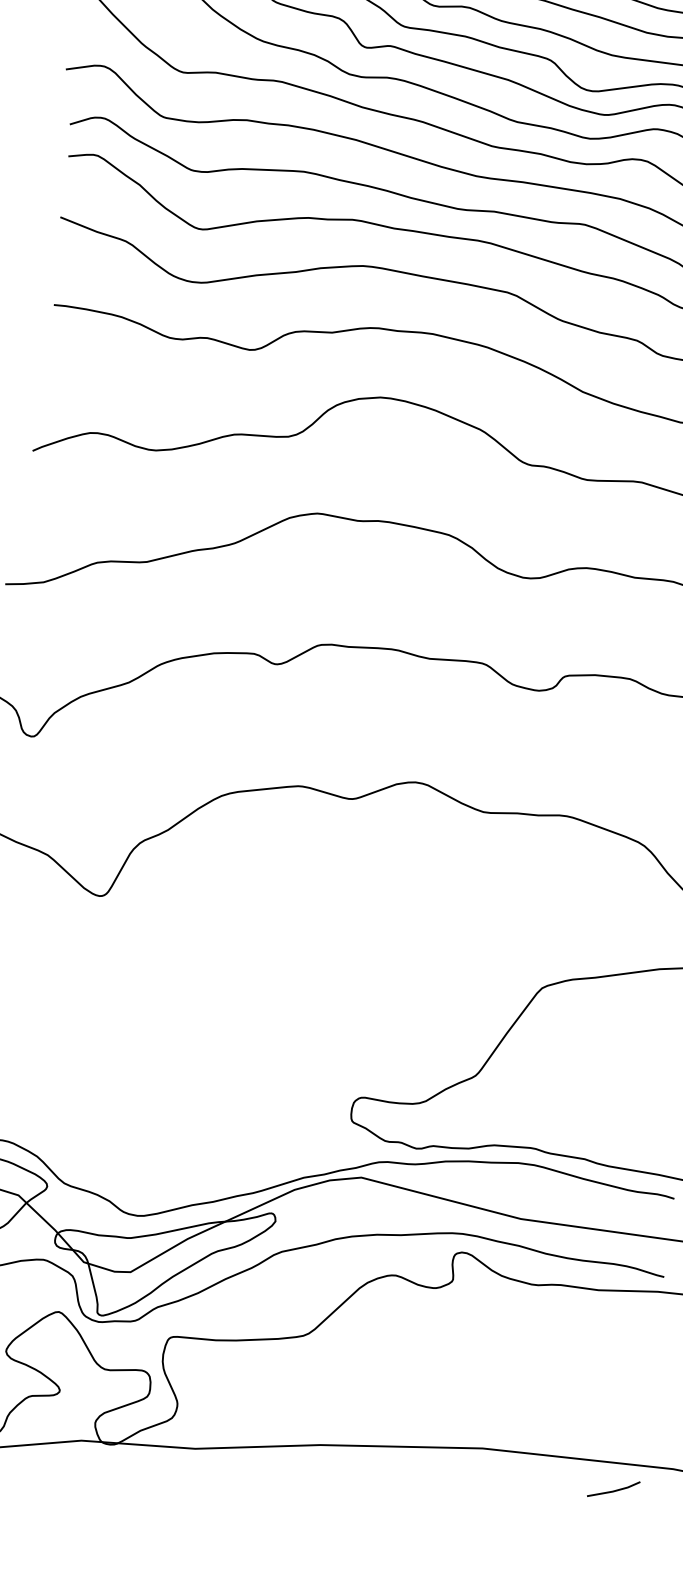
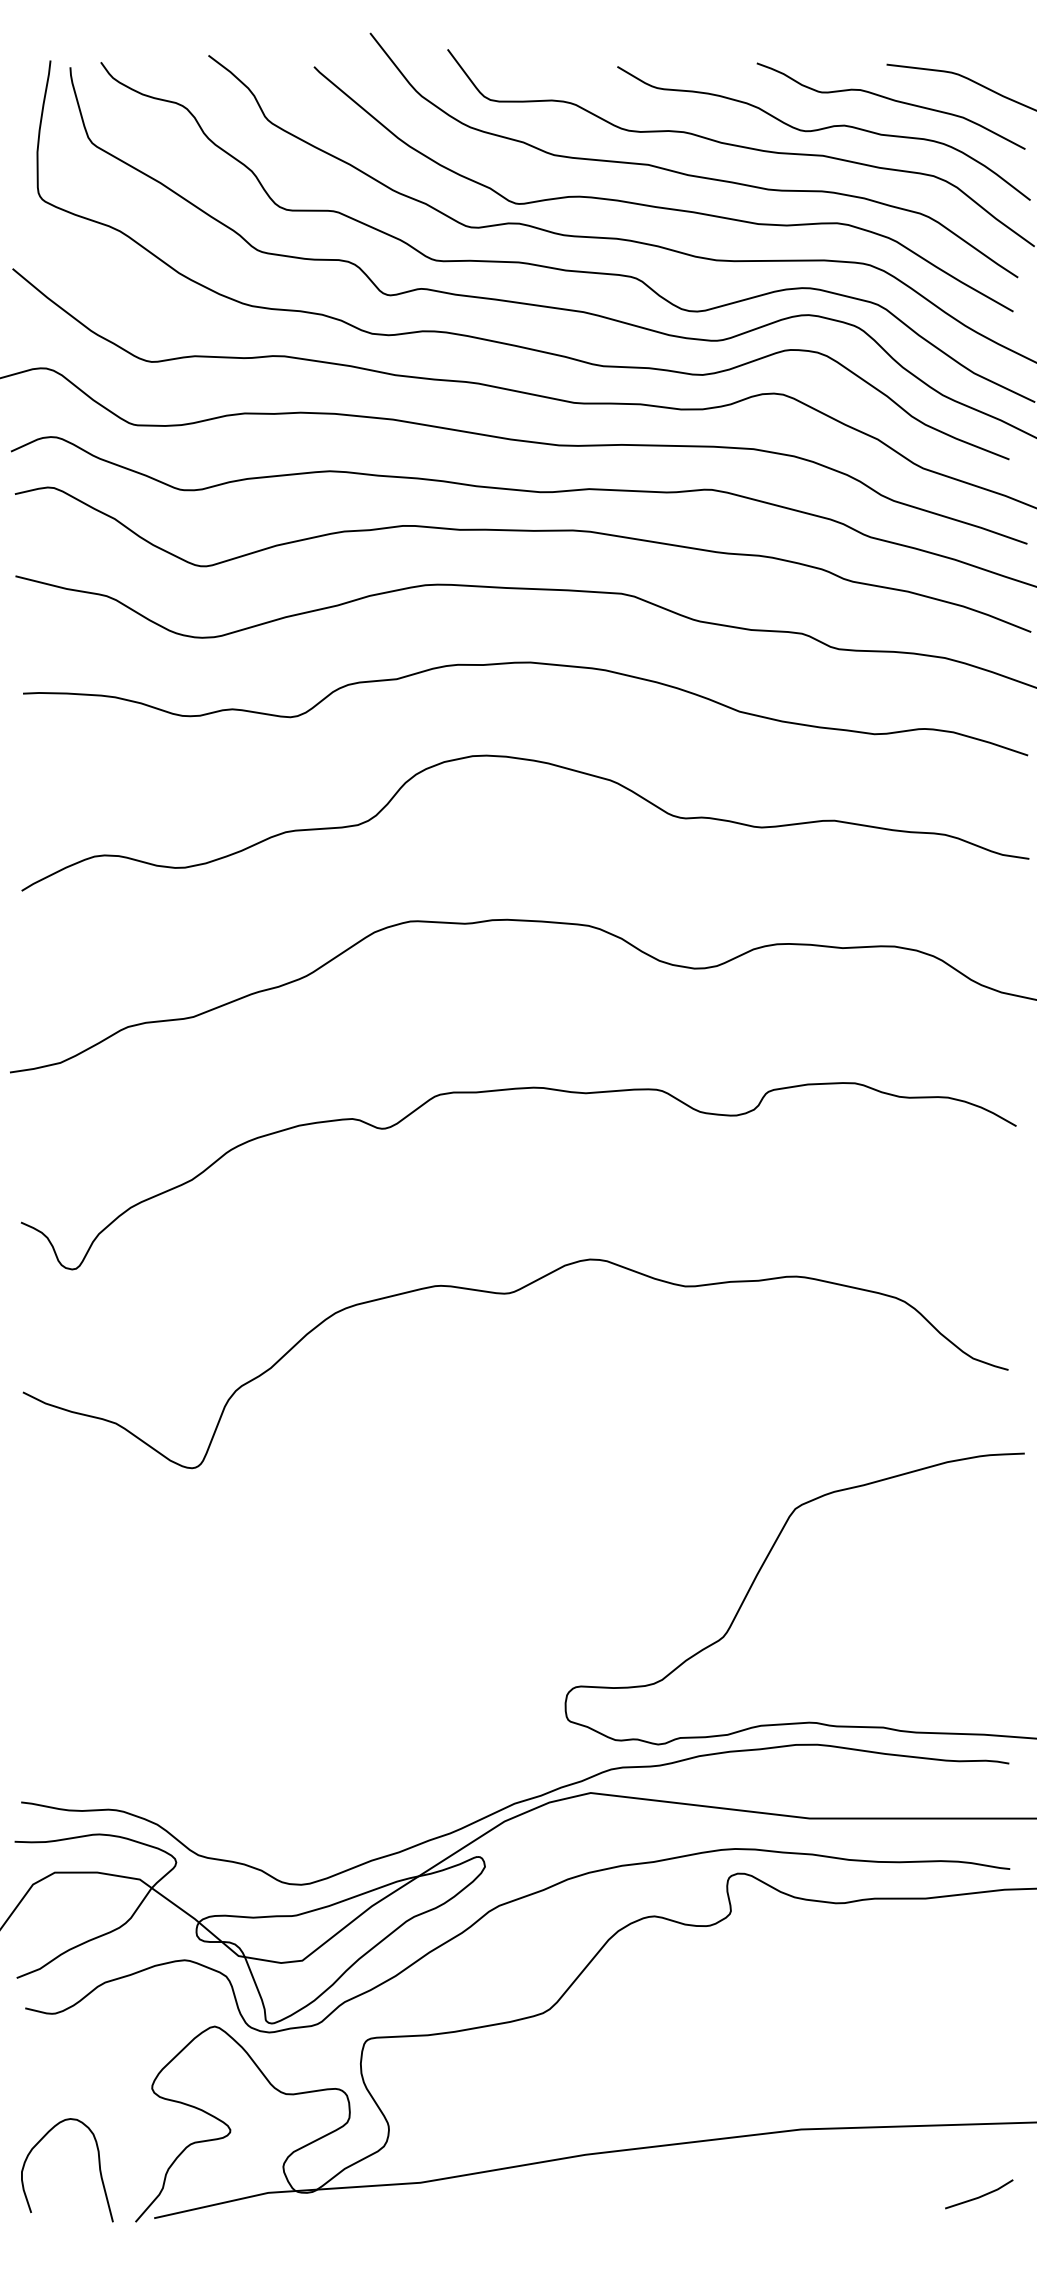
line: (614, 1490) -> (980, 2195), moved

